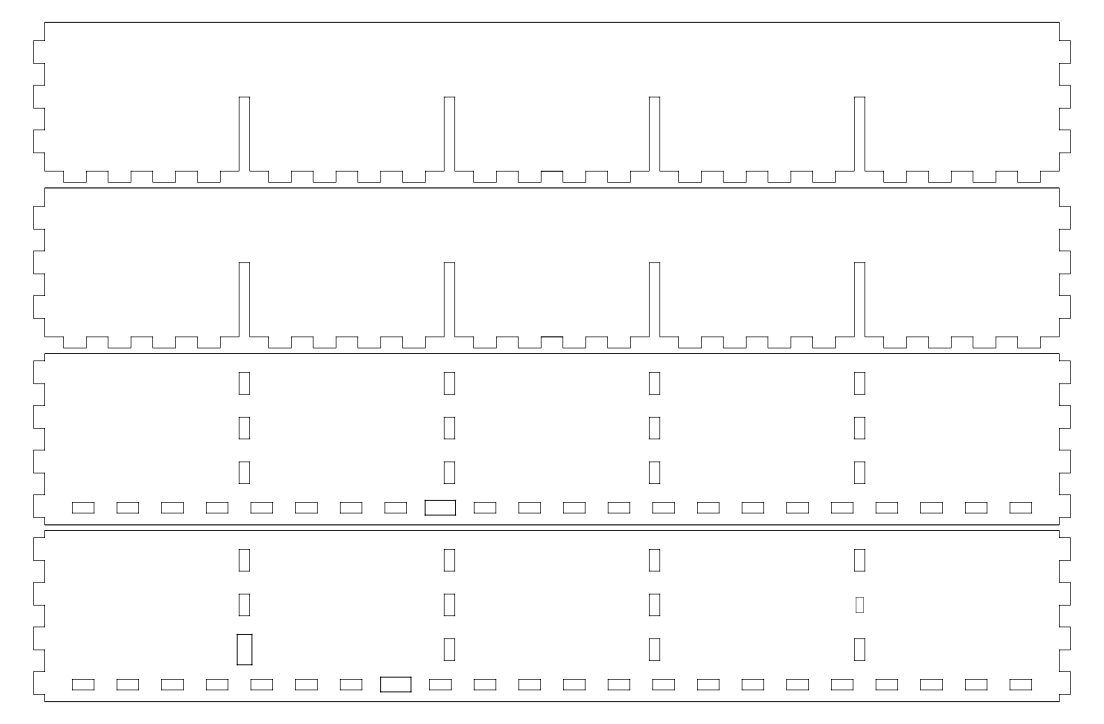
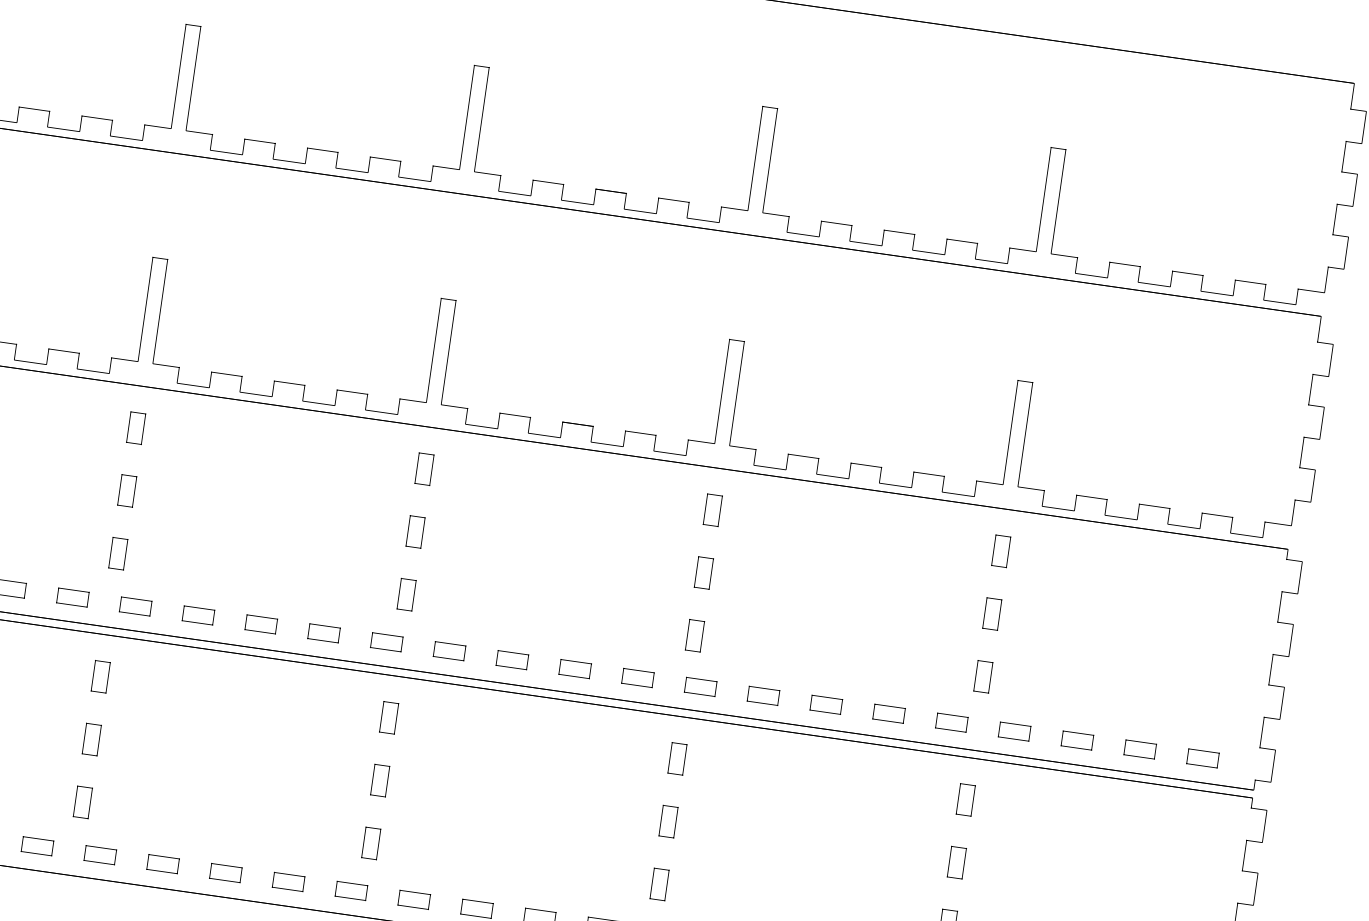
part: (440, 507) -> (387, 641), size x0.71
part: (859, 604) -> (956, 862), size x1.43
part: (243, 649) -> (81, 802), size x0.71
part: (395, 684) -> (288, 881), size x0.71

